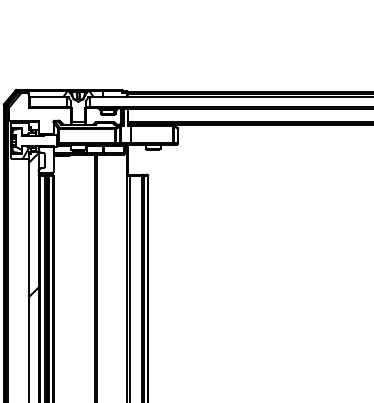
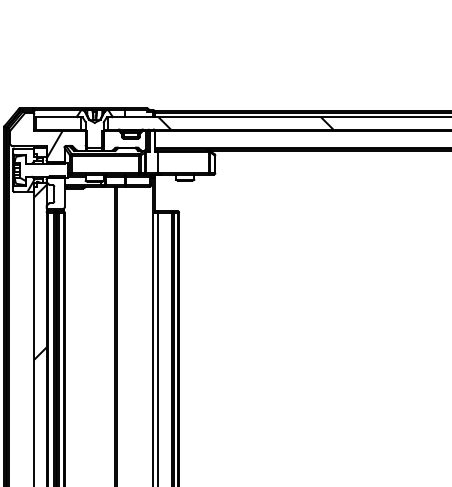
hatch: (203, 102) -> (245, 123), added
hatch: (45, 119) -> (54, 144), added

